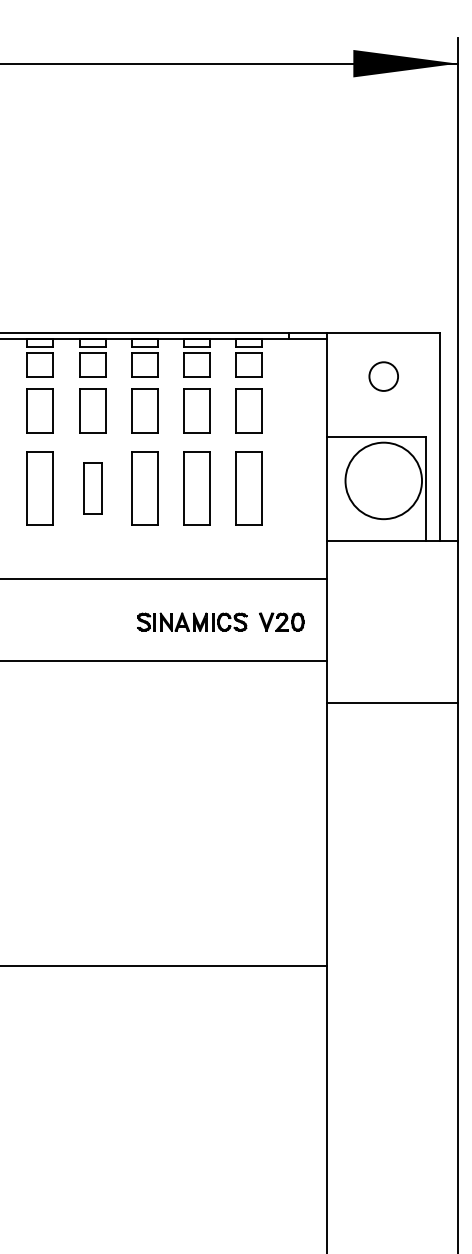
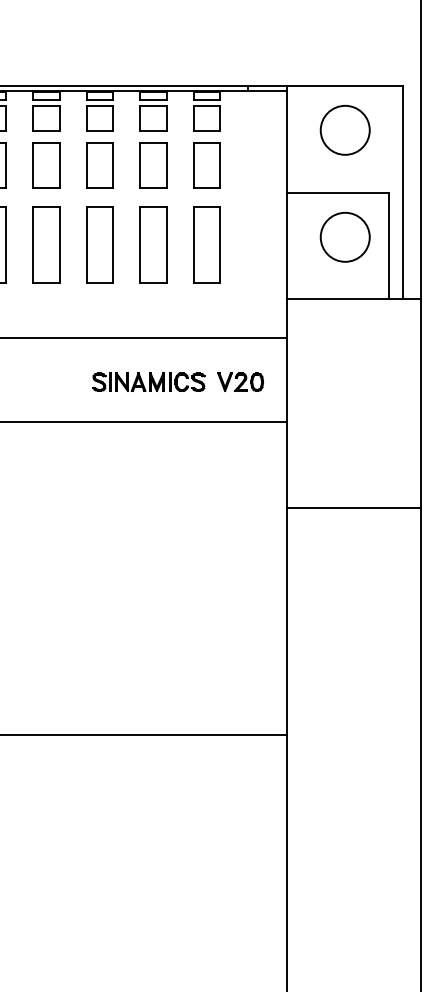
circle: (383, 376) -> (344, 130), size x1.67
circle: (383, 480) -> (344, 236), size x0.62
part: (92, 488) -> (46, 245), size x1.43
line: (392, 703) -> (354, 508), moved

